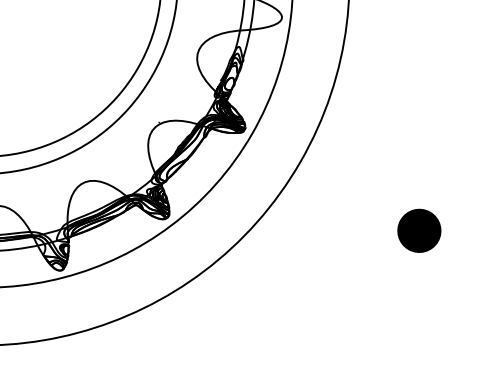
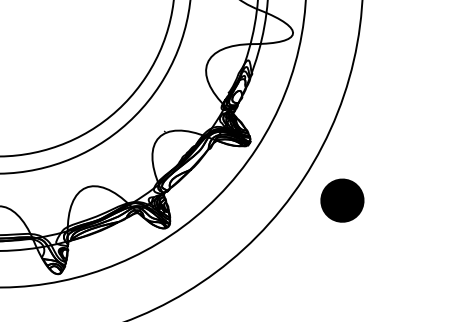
part: (419, 230) -> (342, 200), moved

